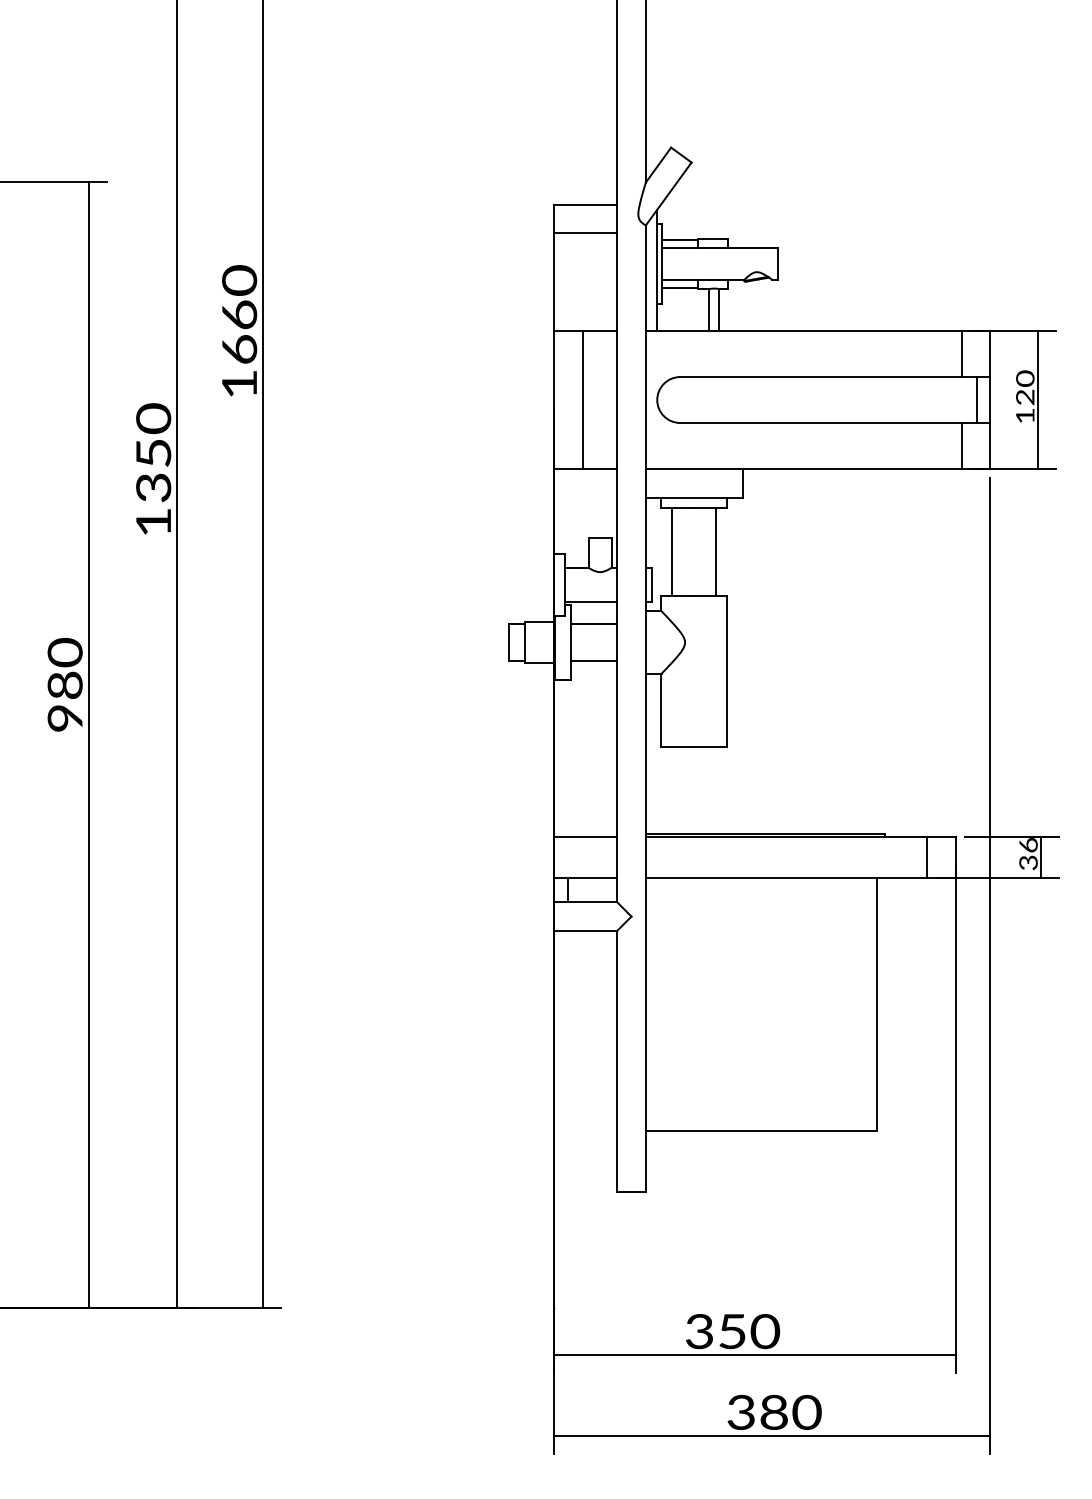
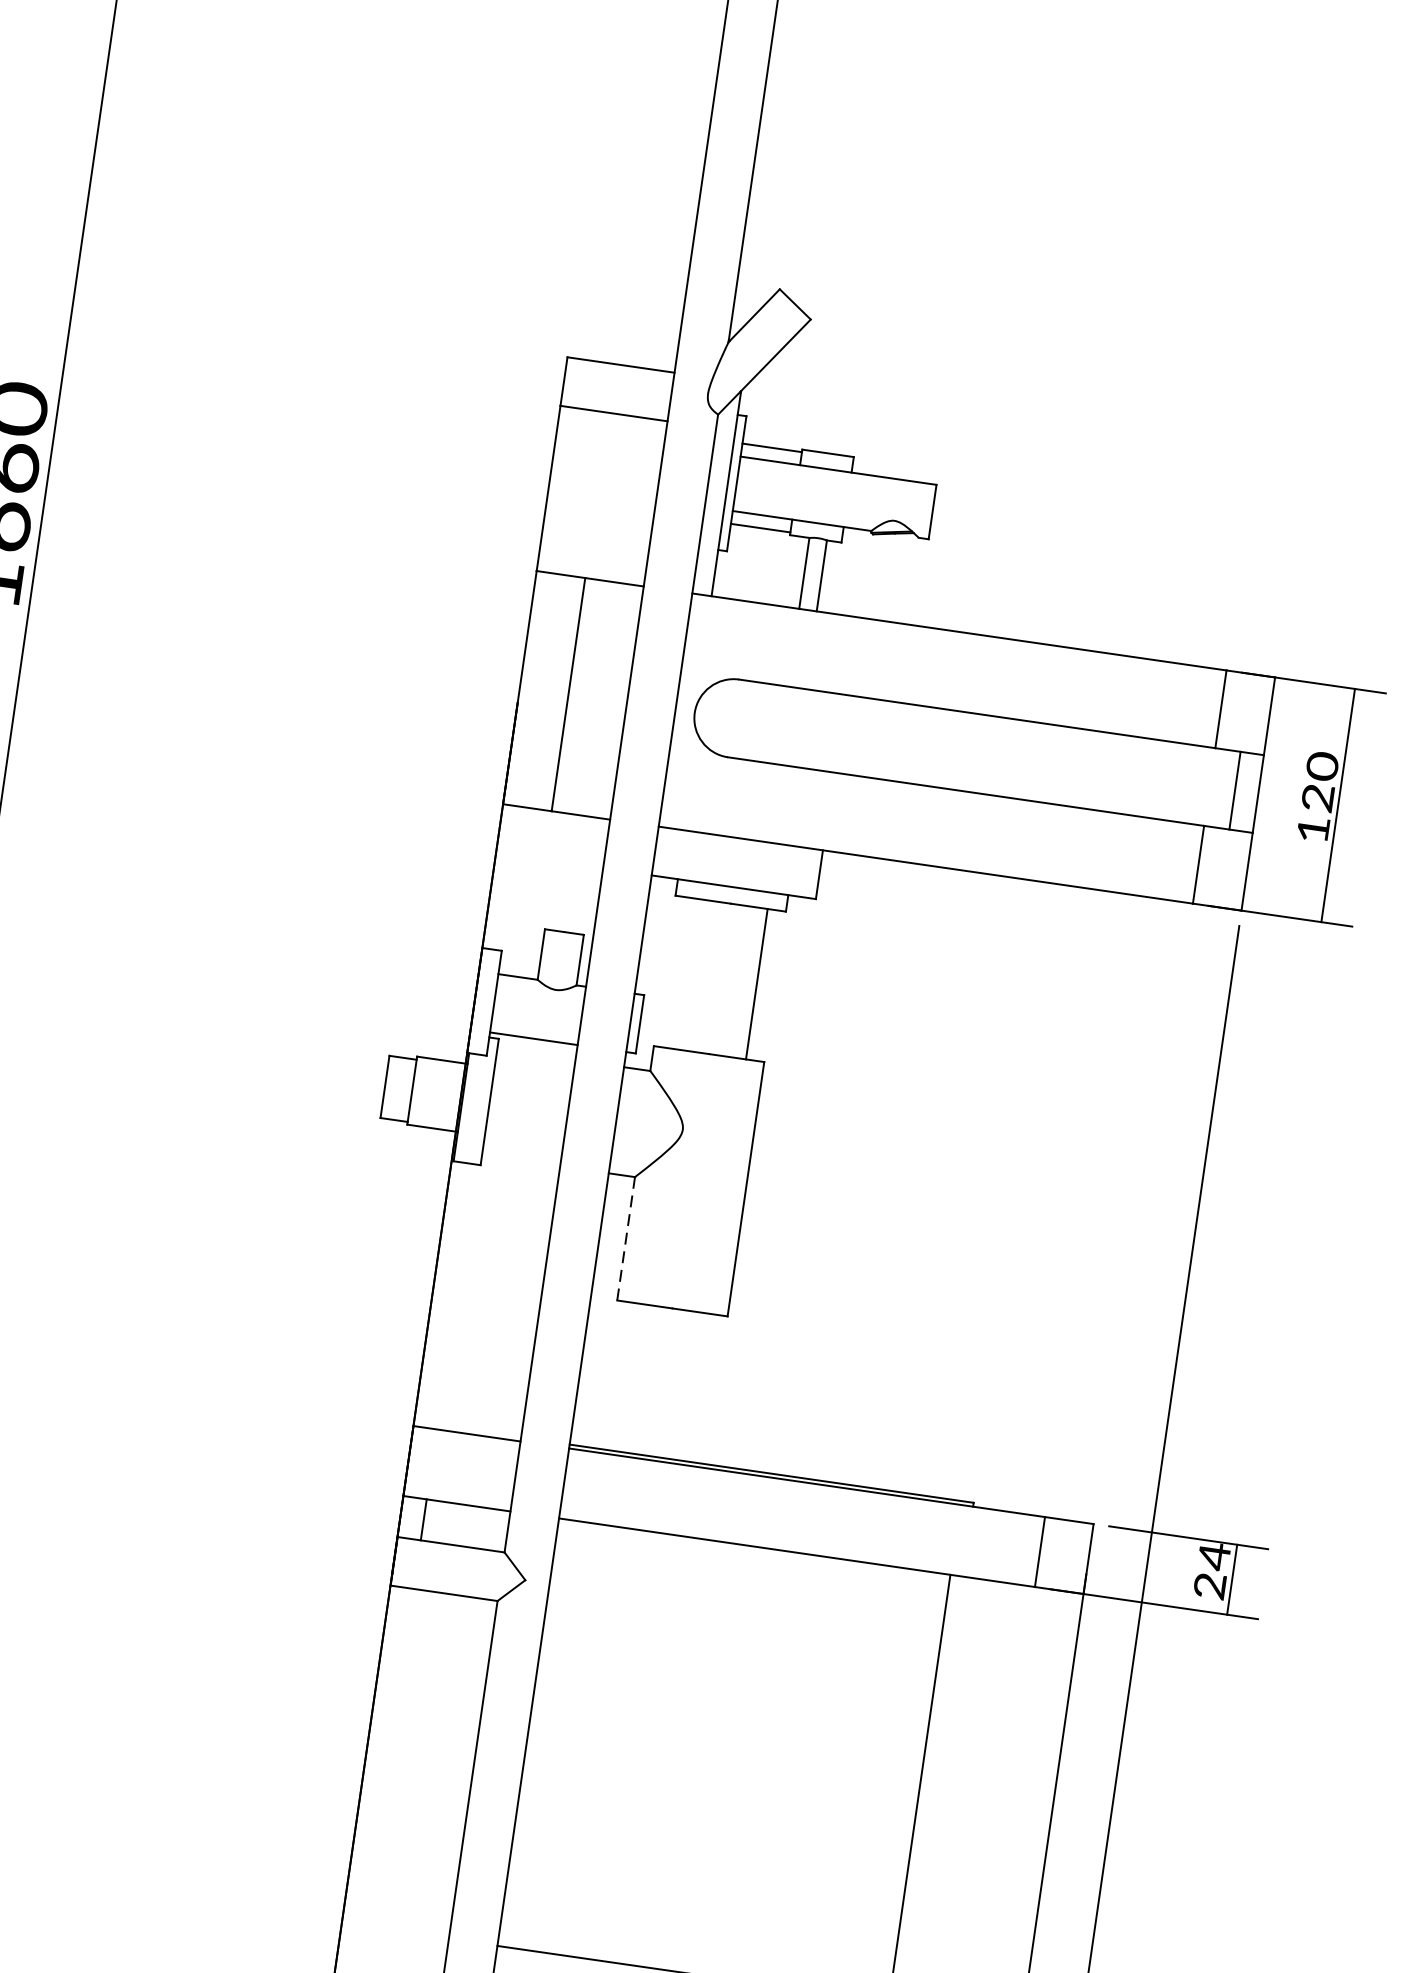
line: (672, 551) -> (683, 972), removed
line: (593, 624) -> (532, 1076), removed
line: (593, 660) -> (523, 1137), removed
line: (661, 710) -> (626, 1238), solid -> dashed
text: (1028, 854) -> (1211, 1571), 36 -> 24

